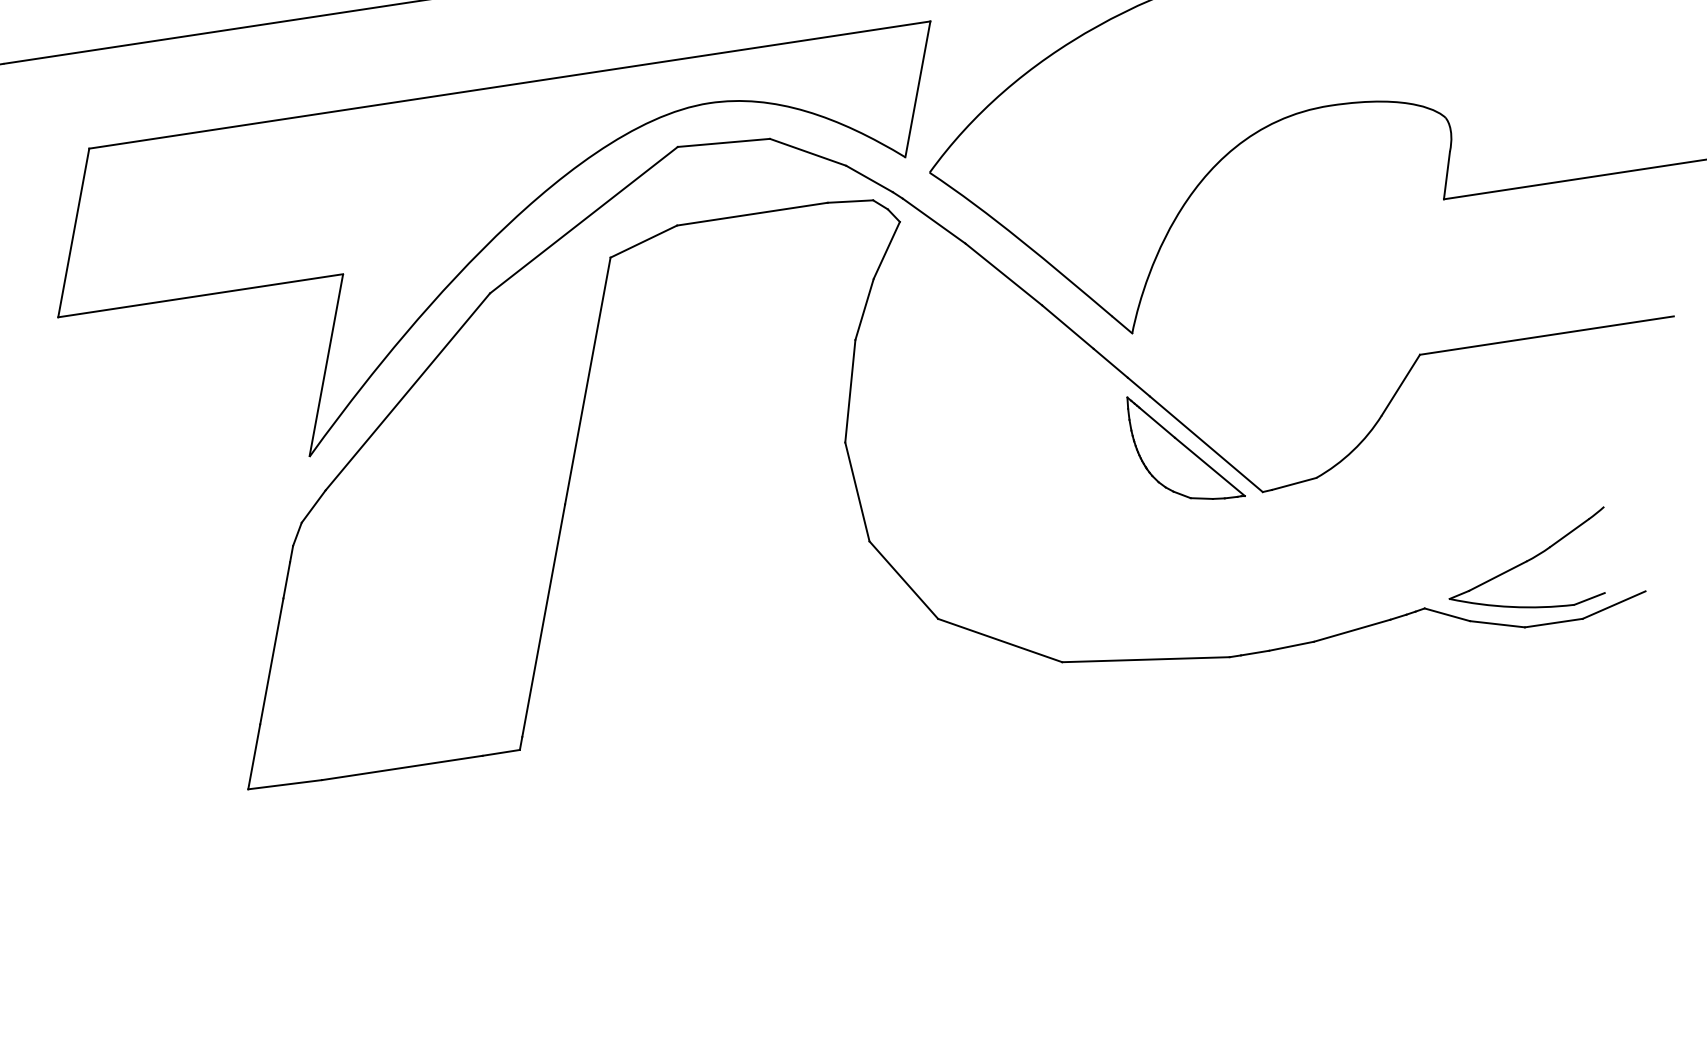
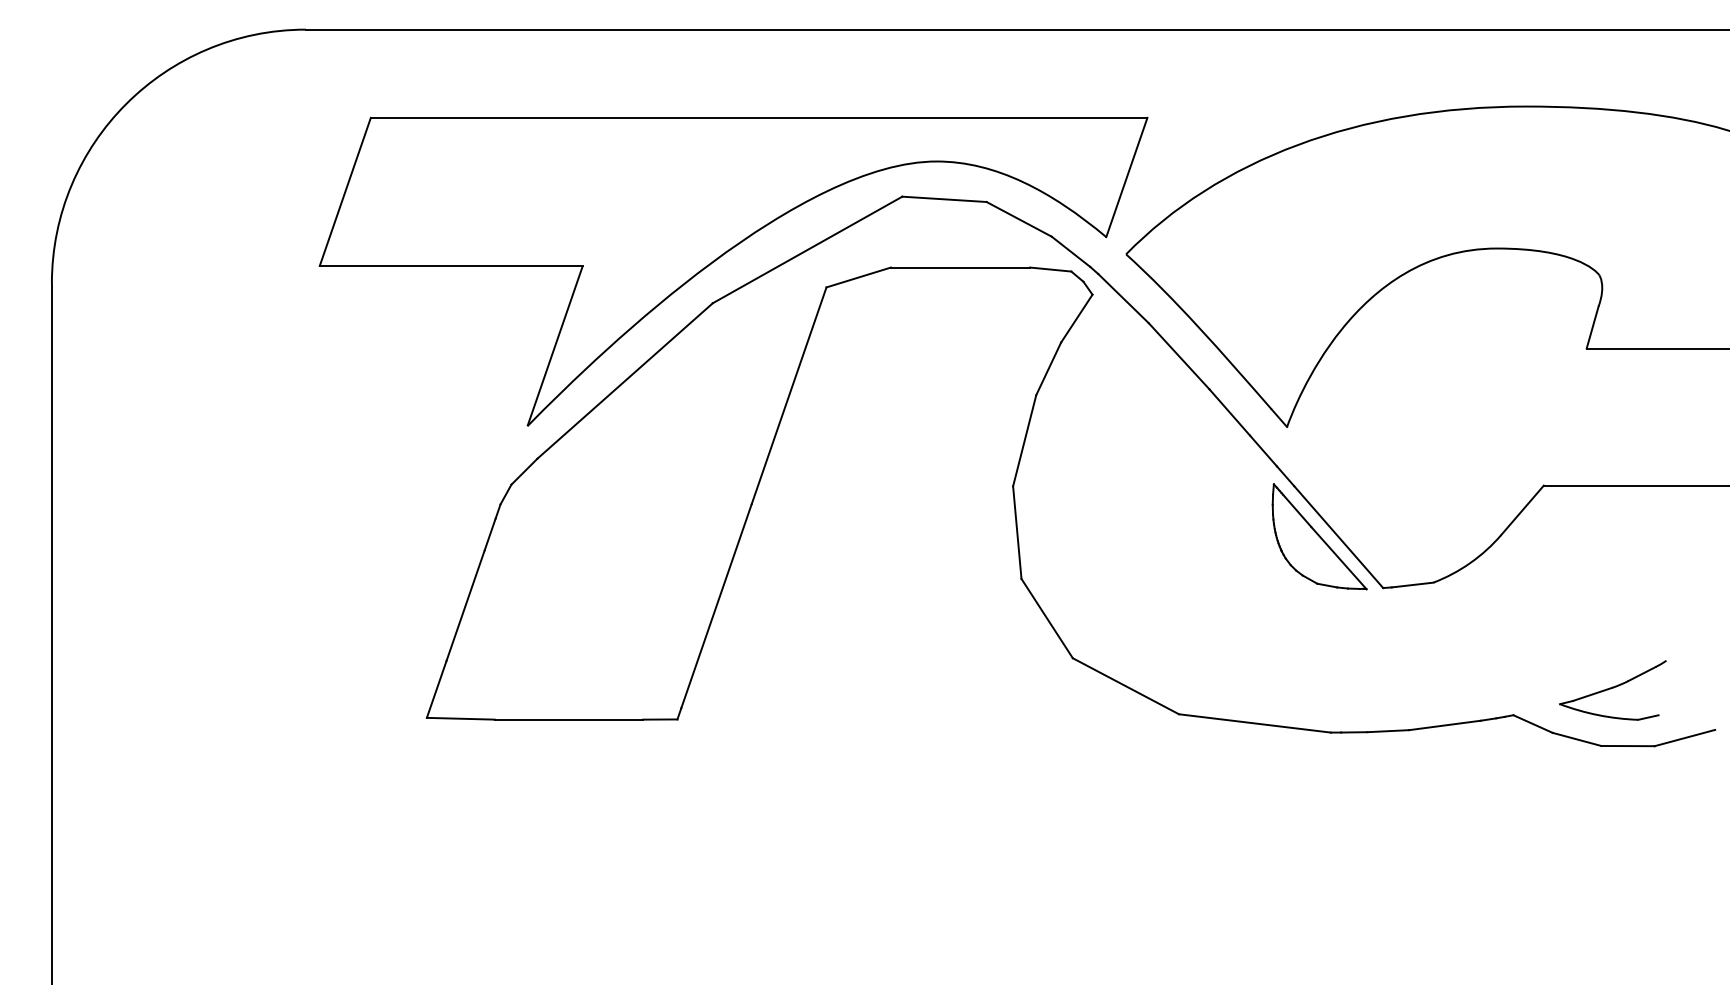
part: (1527, 565) -> (1612, 690), size x0.7

